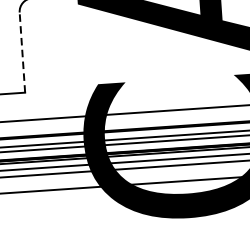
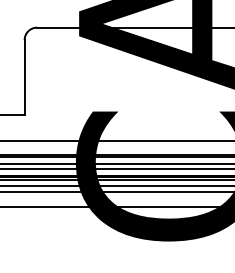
line: (22, 51) -> (24, 76), dashed -> solid

